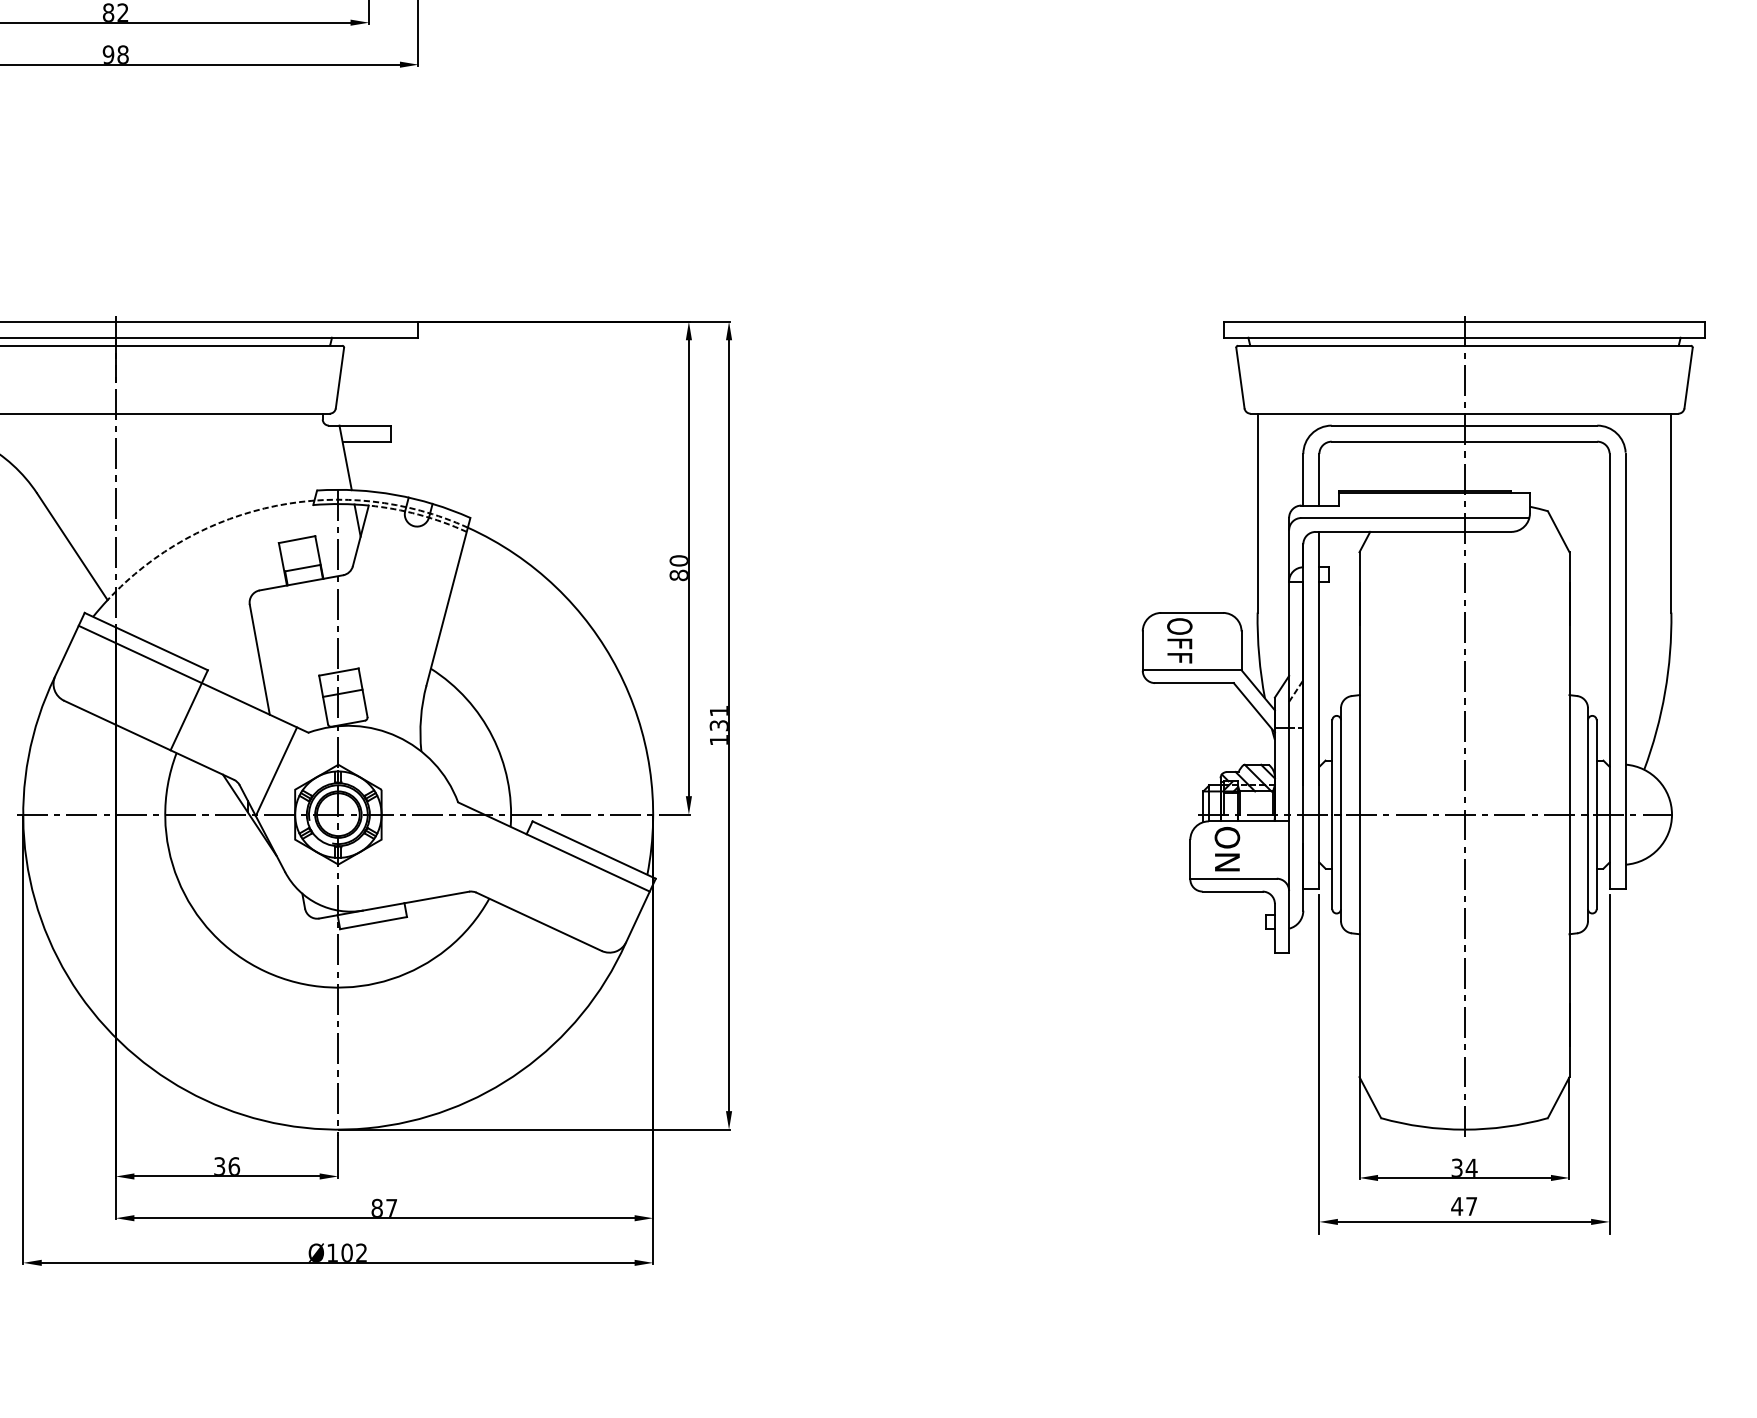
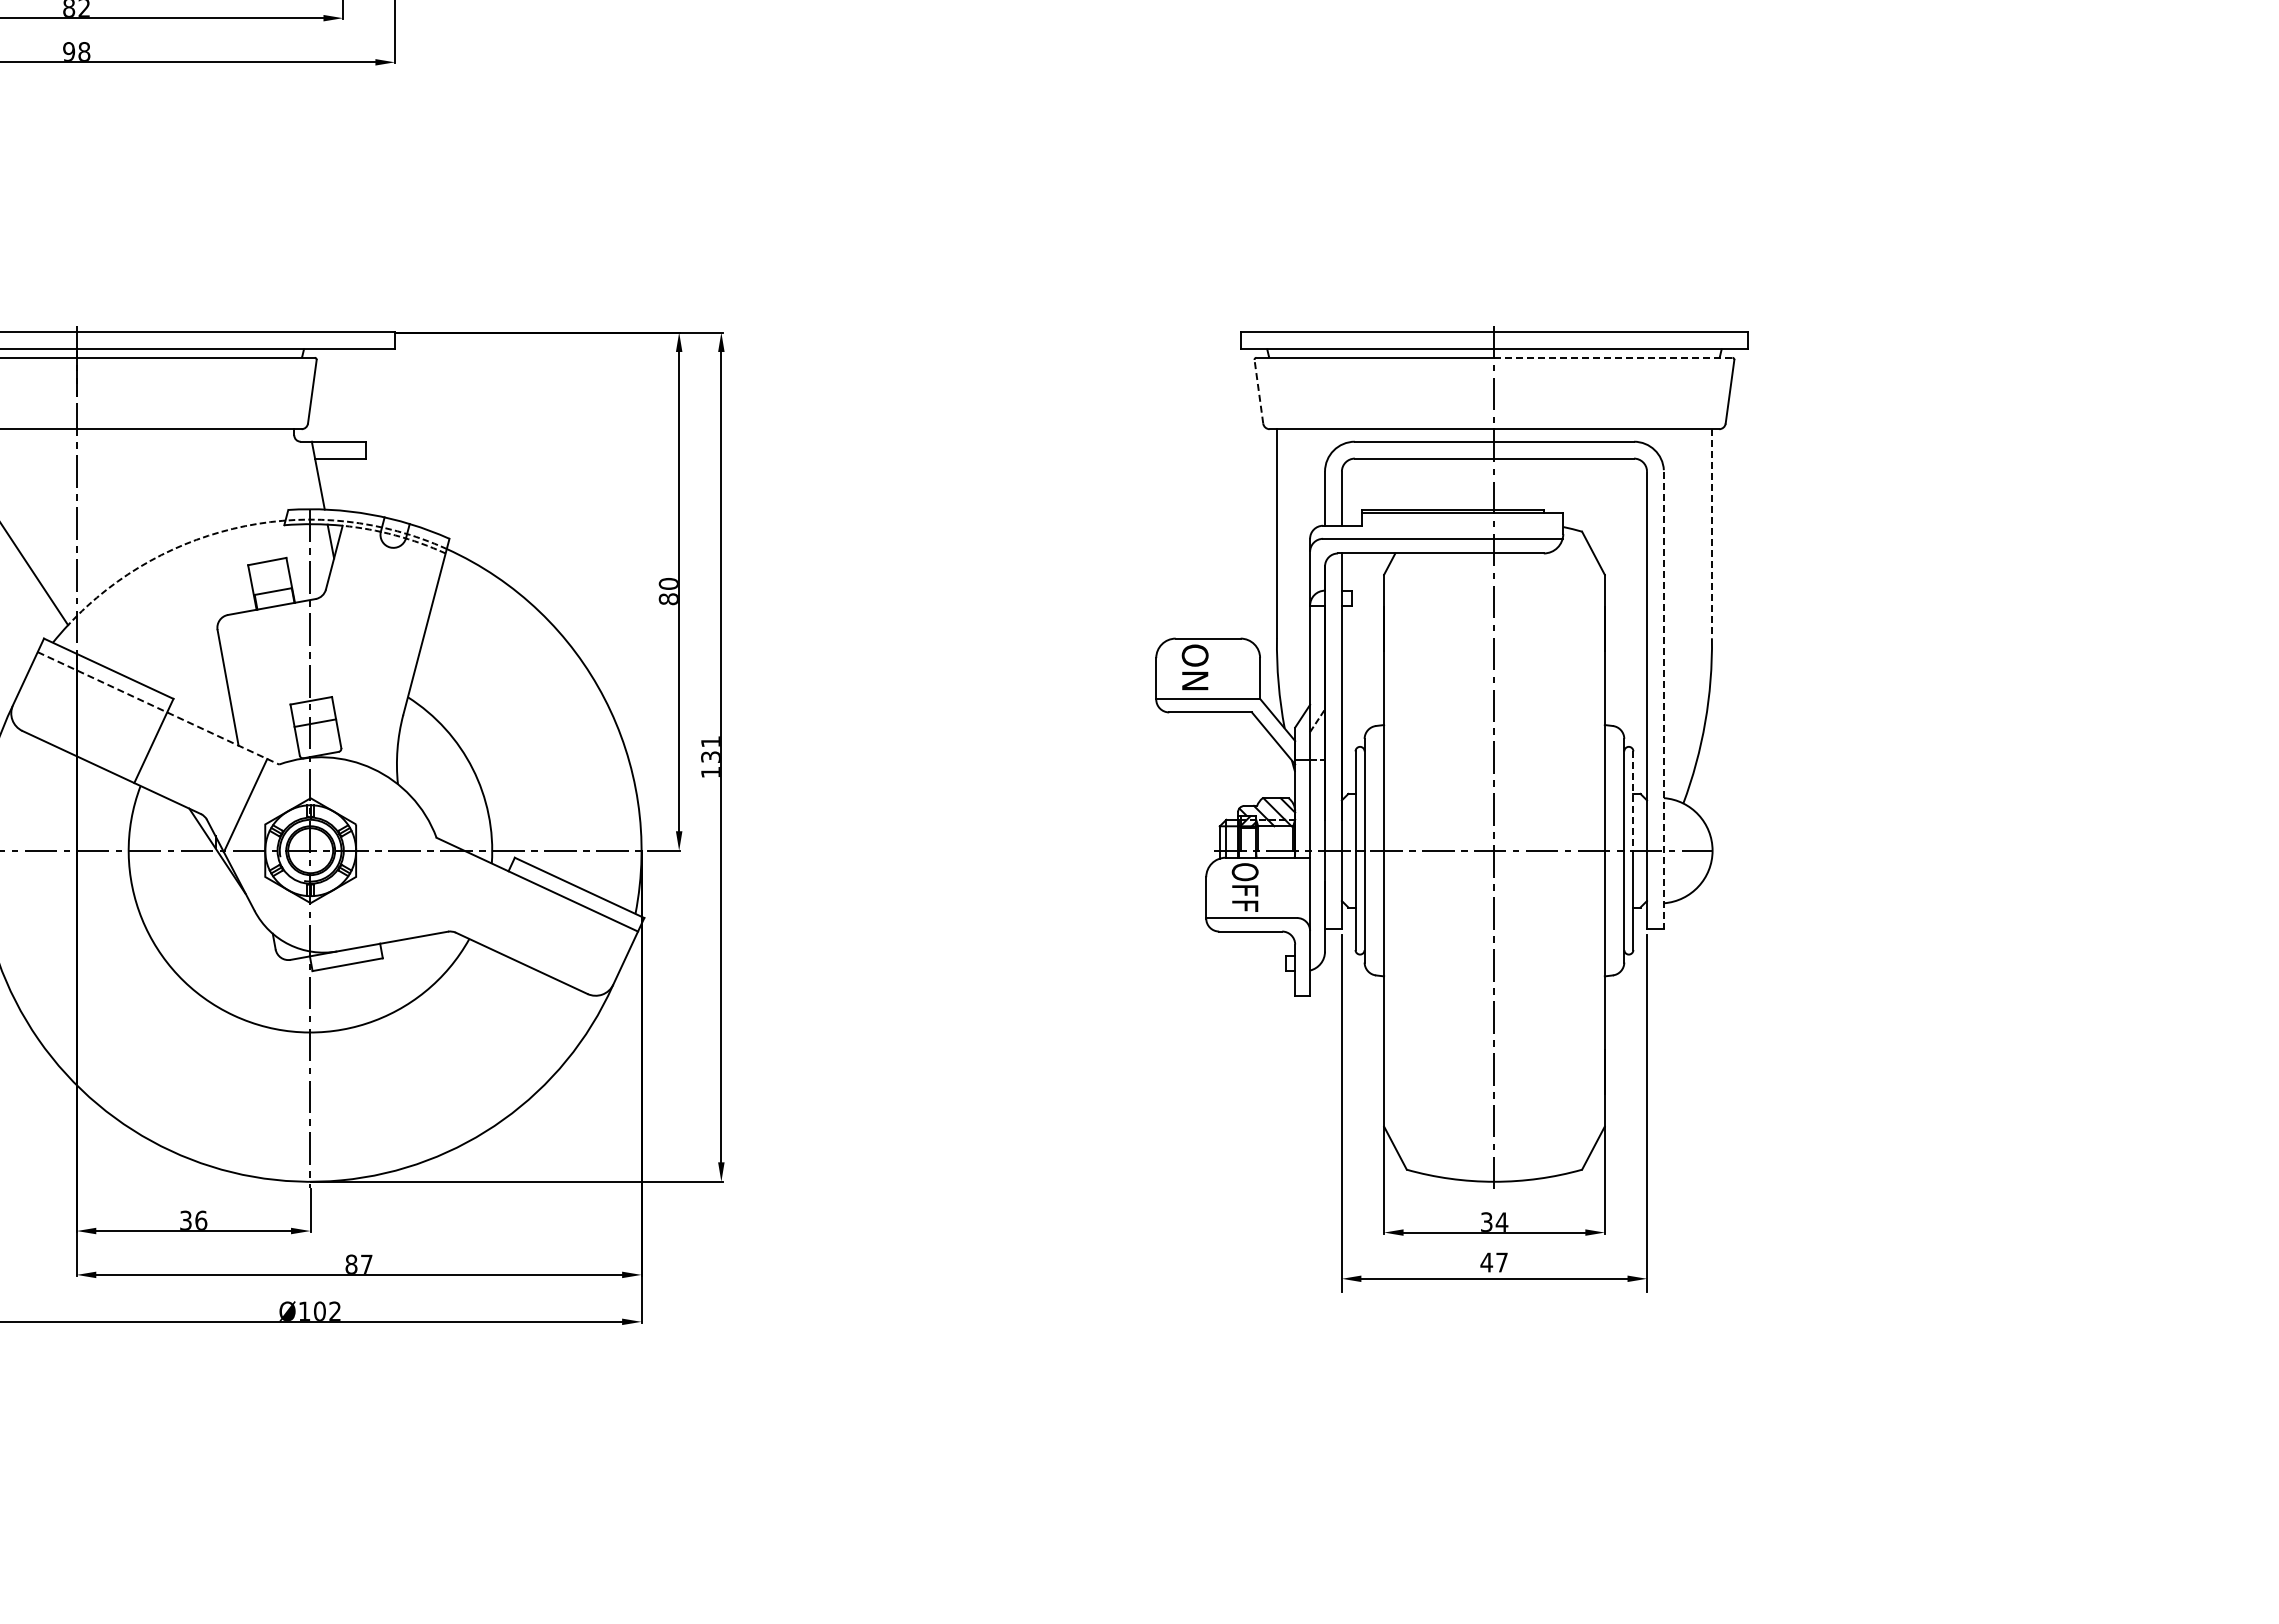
line: (1577, 345) -> (1613, 357), solid -> dashed
line: (1240, 377) -> (1258, 391), solid -> dashed
line: (1670, 512) -> (1711, 533), solid -> dashed
text: (1179, 640) -> (1194, 667), OFF -> ON
line: (1625, 671) -> (1663, 700), solid -> dashed
line: (193, 679) -> (158, 708), solid -> dashed
line: (1596, 767) -> (1633, 801), solid -> dashed
text: (1226, 849) -> (1244, 887), ON -> OFF

